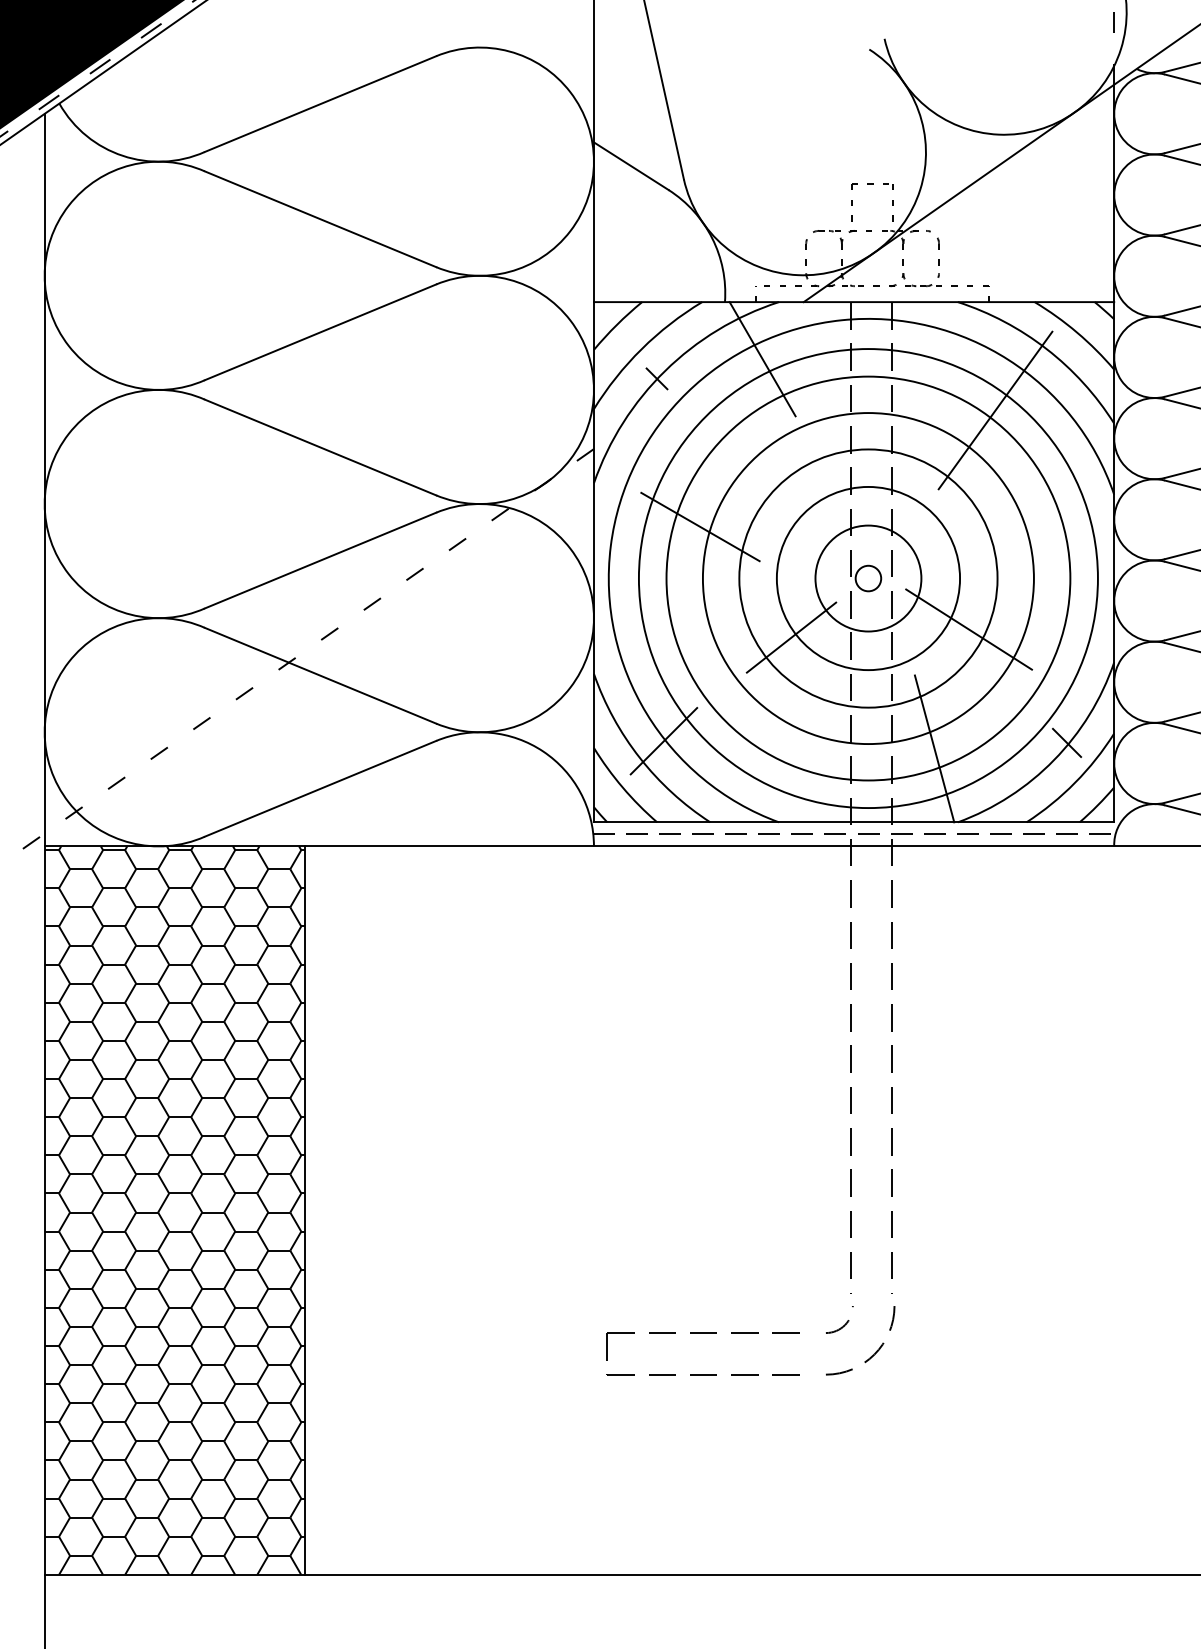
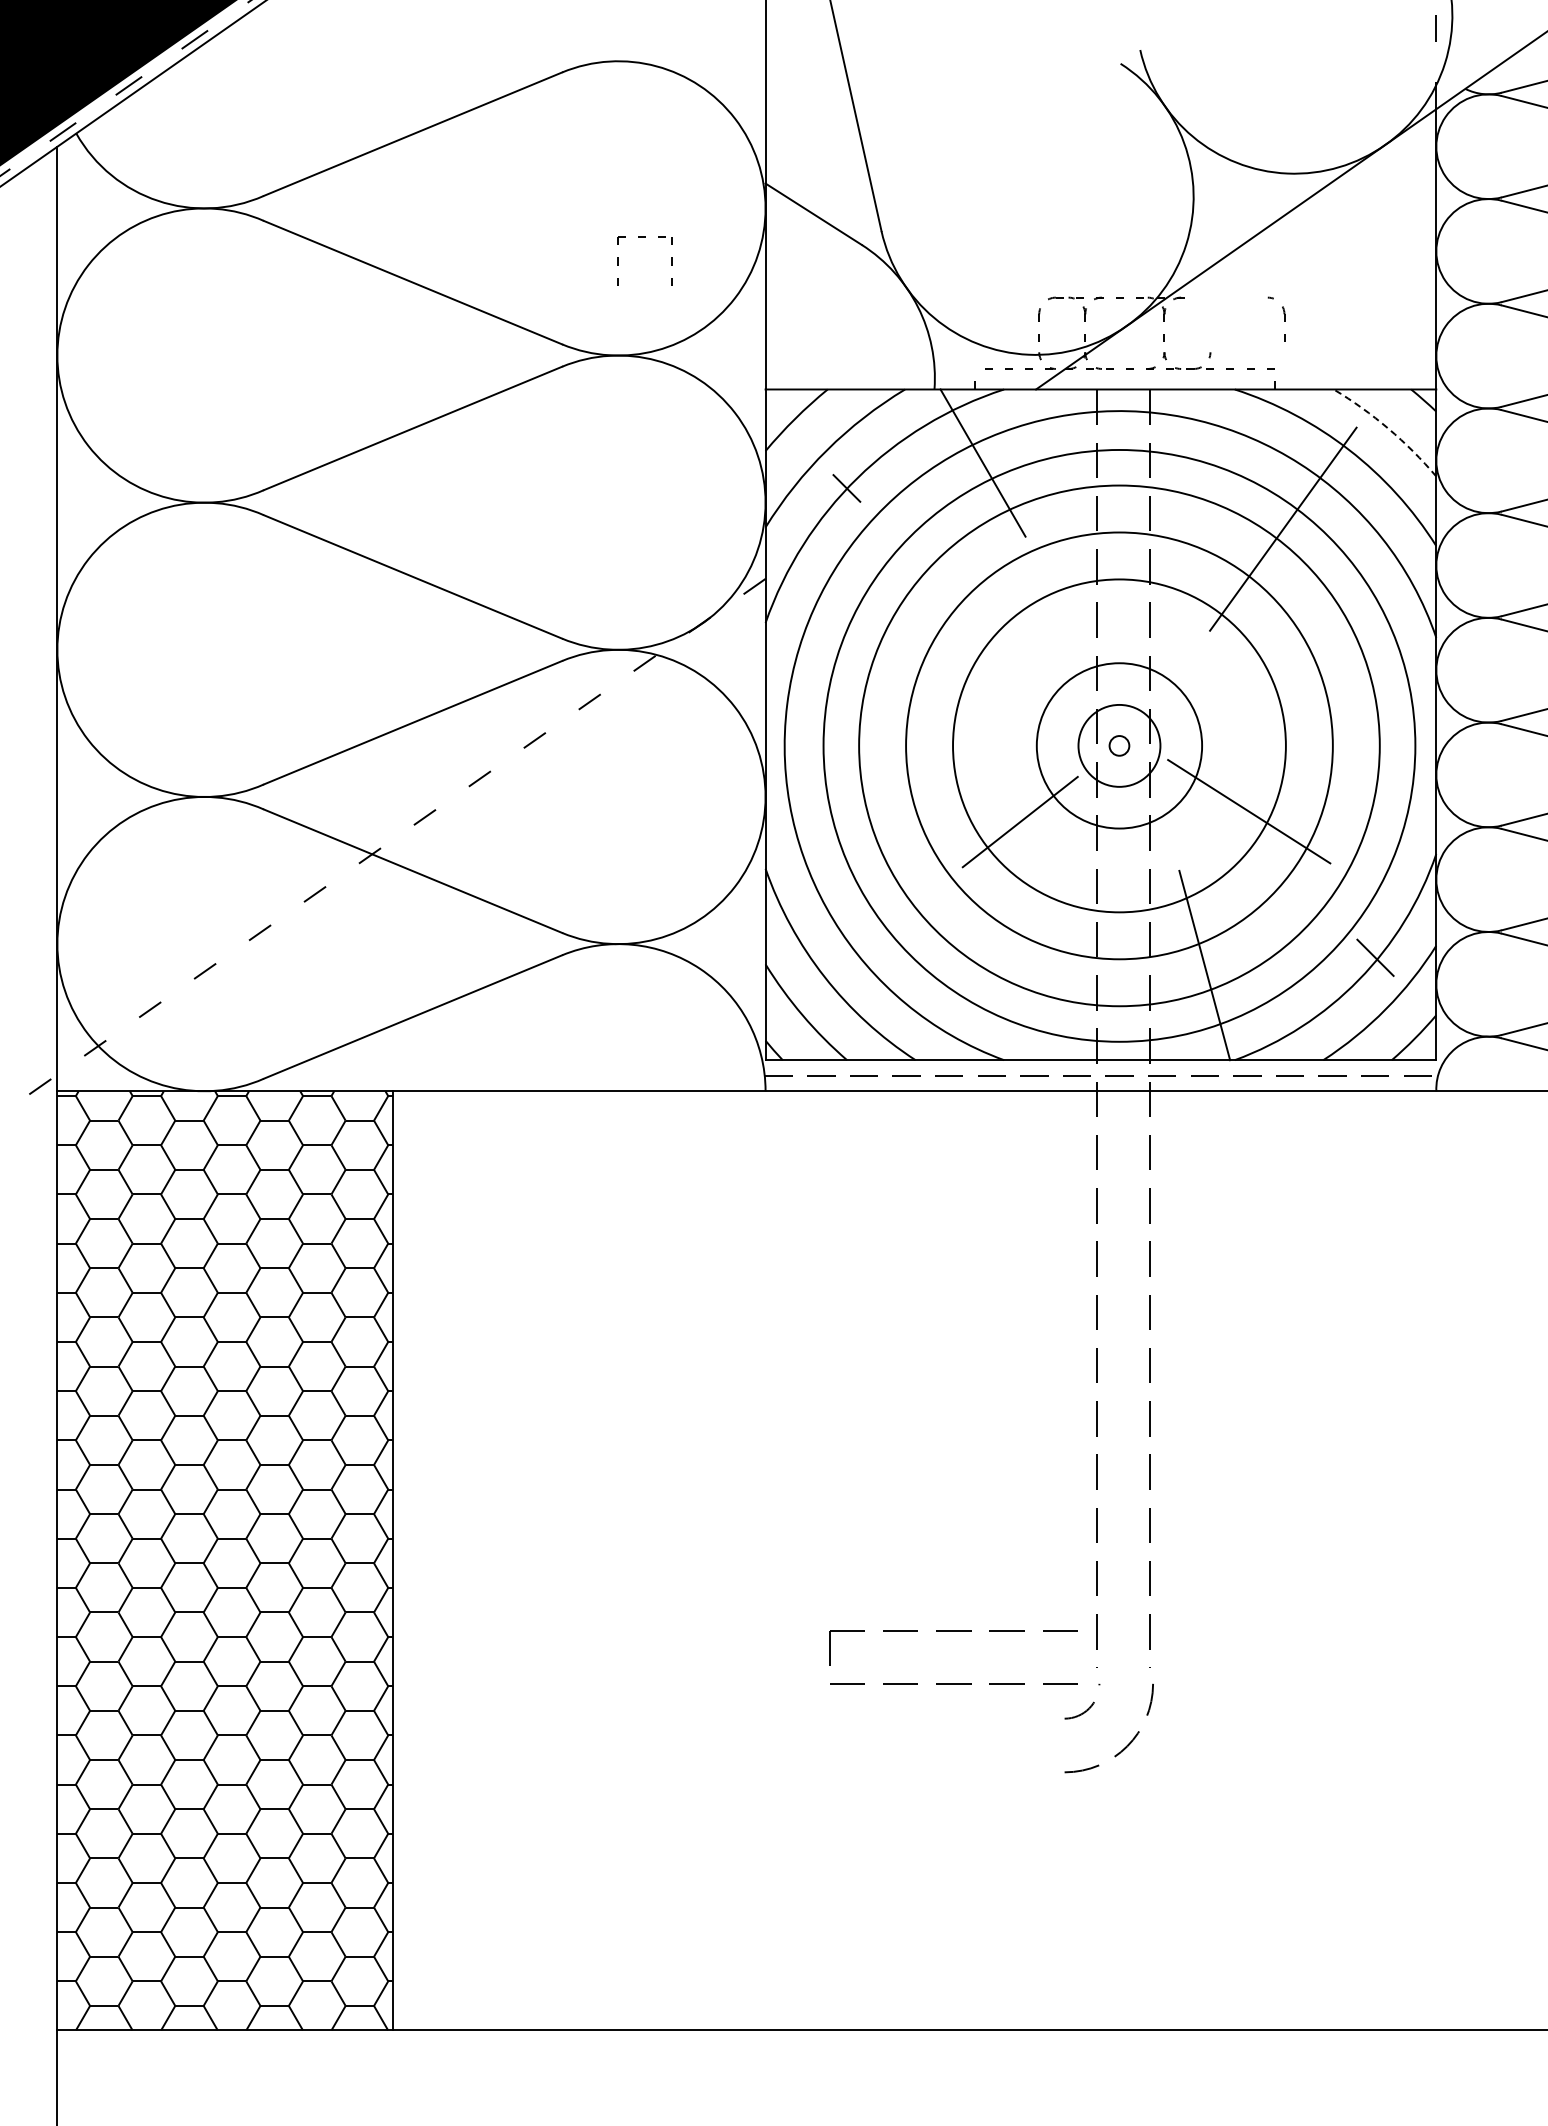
part: (872, 184) -> (644, 237), moved
part: (939, 247) -> (1284, 318), moved
arc: (1077, 332) -> (1388, 428), solid -> dashed
line: (700, 527) -> (902, 679), removed
circle: (868, 578) -> (1119, 745), size x0.6
circle: (868, 578) -> (1119, 745), size x0.6
circle: (868, 578) -> (1119, 745), size x0.7
line: (663, 741) -> (855, 955), removed
part: (703, 1333) -> (953, 1631), moved

